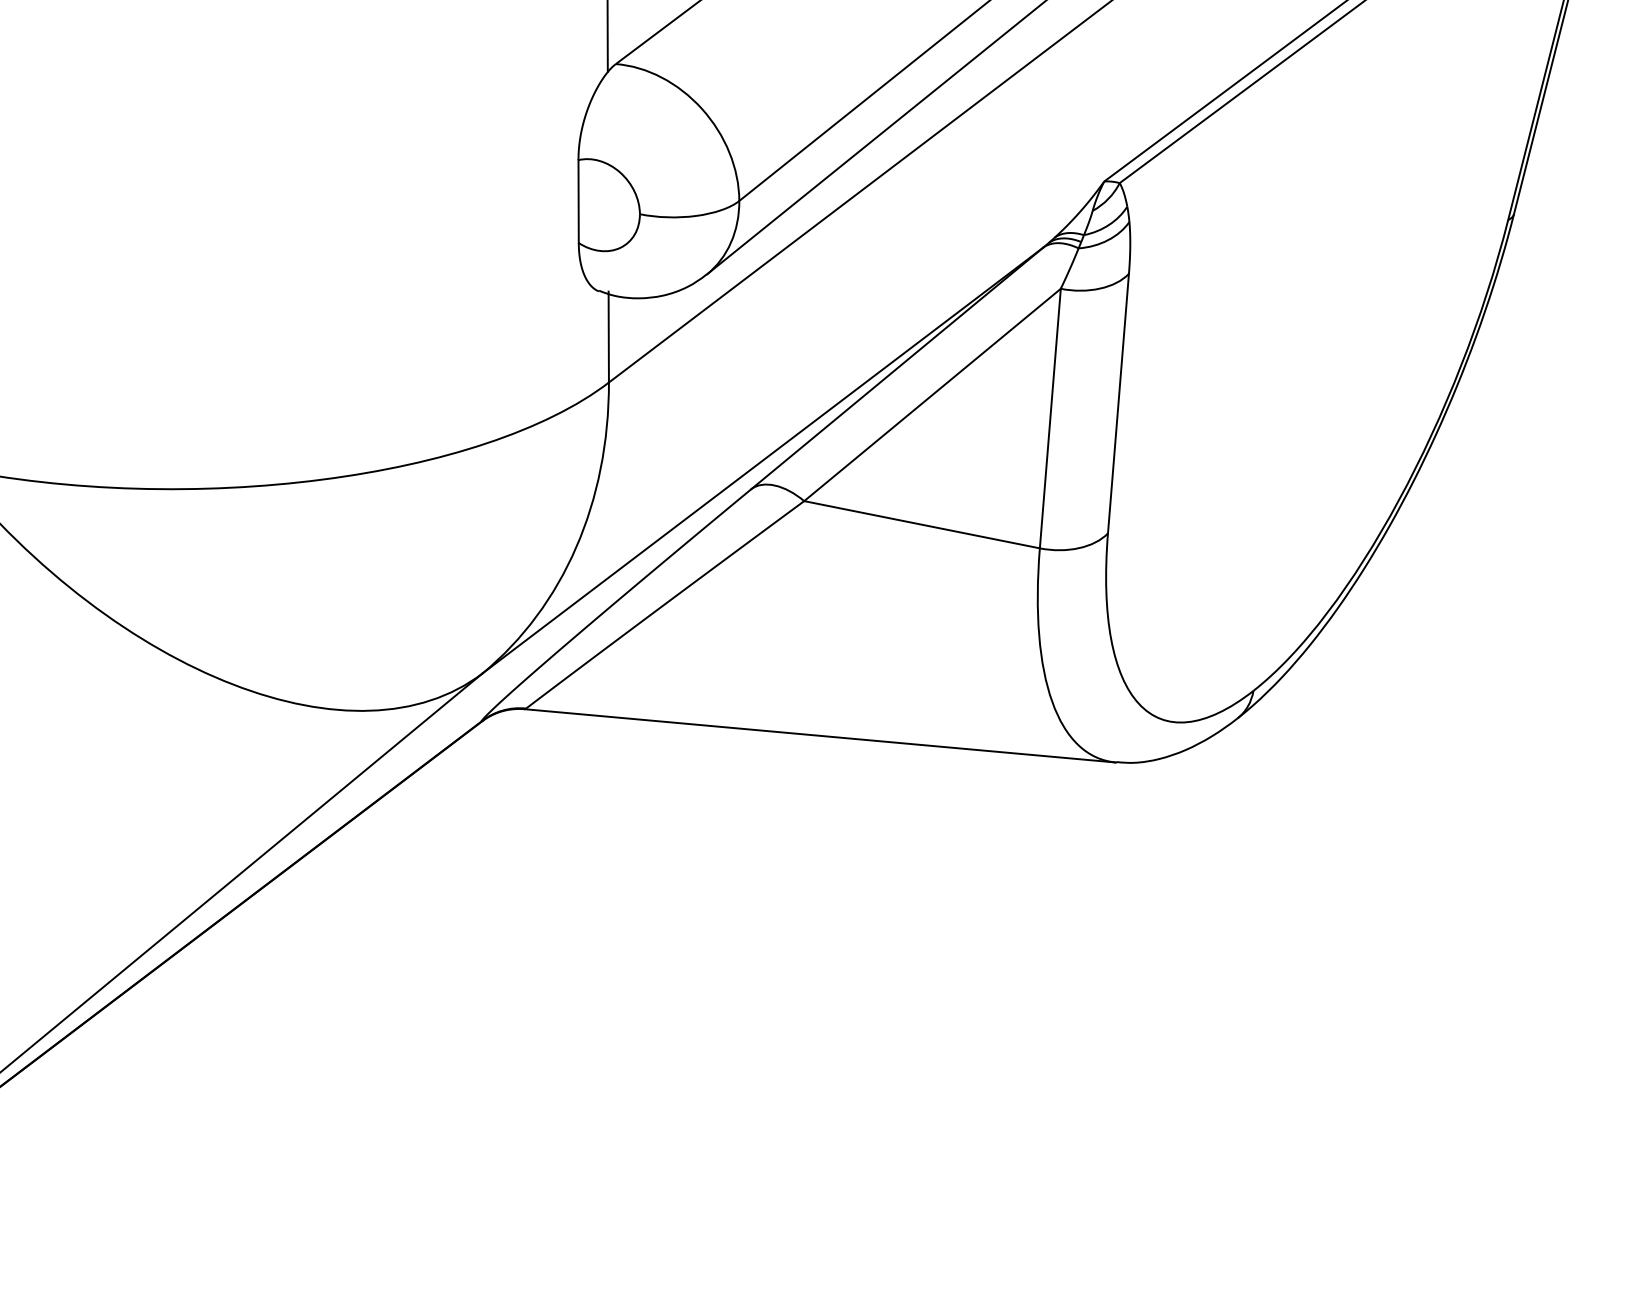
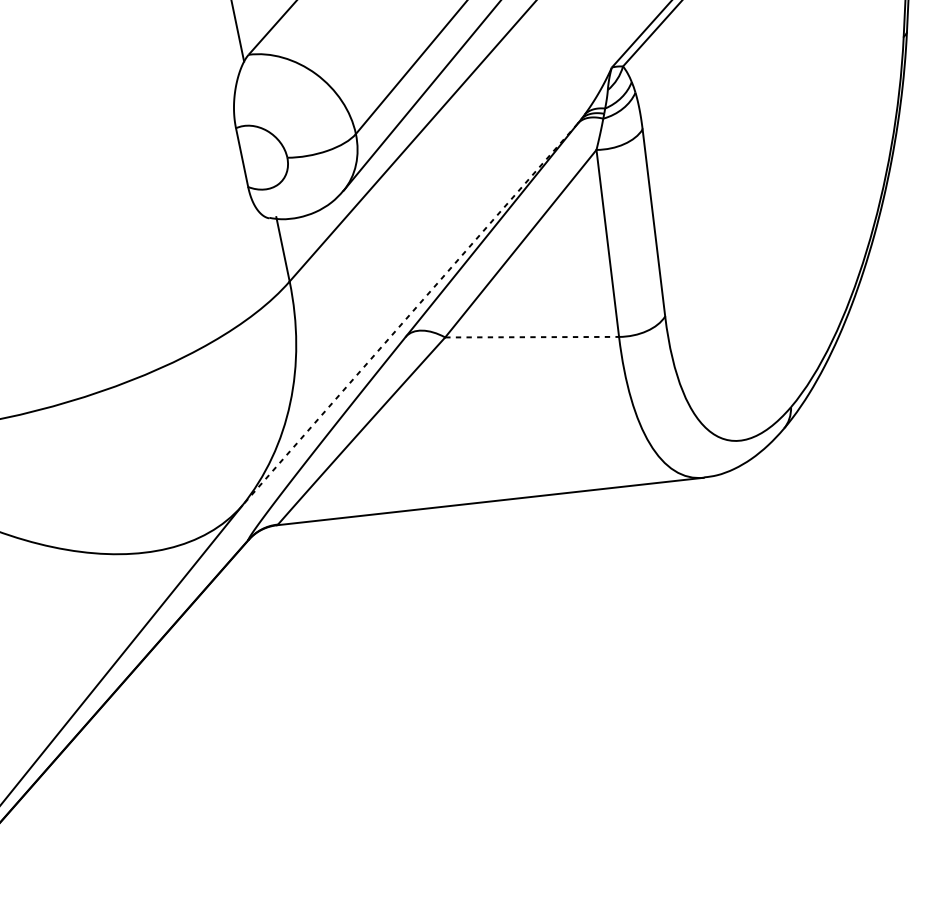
line: (762, 460) -> (409, 314), solid -> dashed
line: (922, 524) -> (532, 336), solid -> dashed

